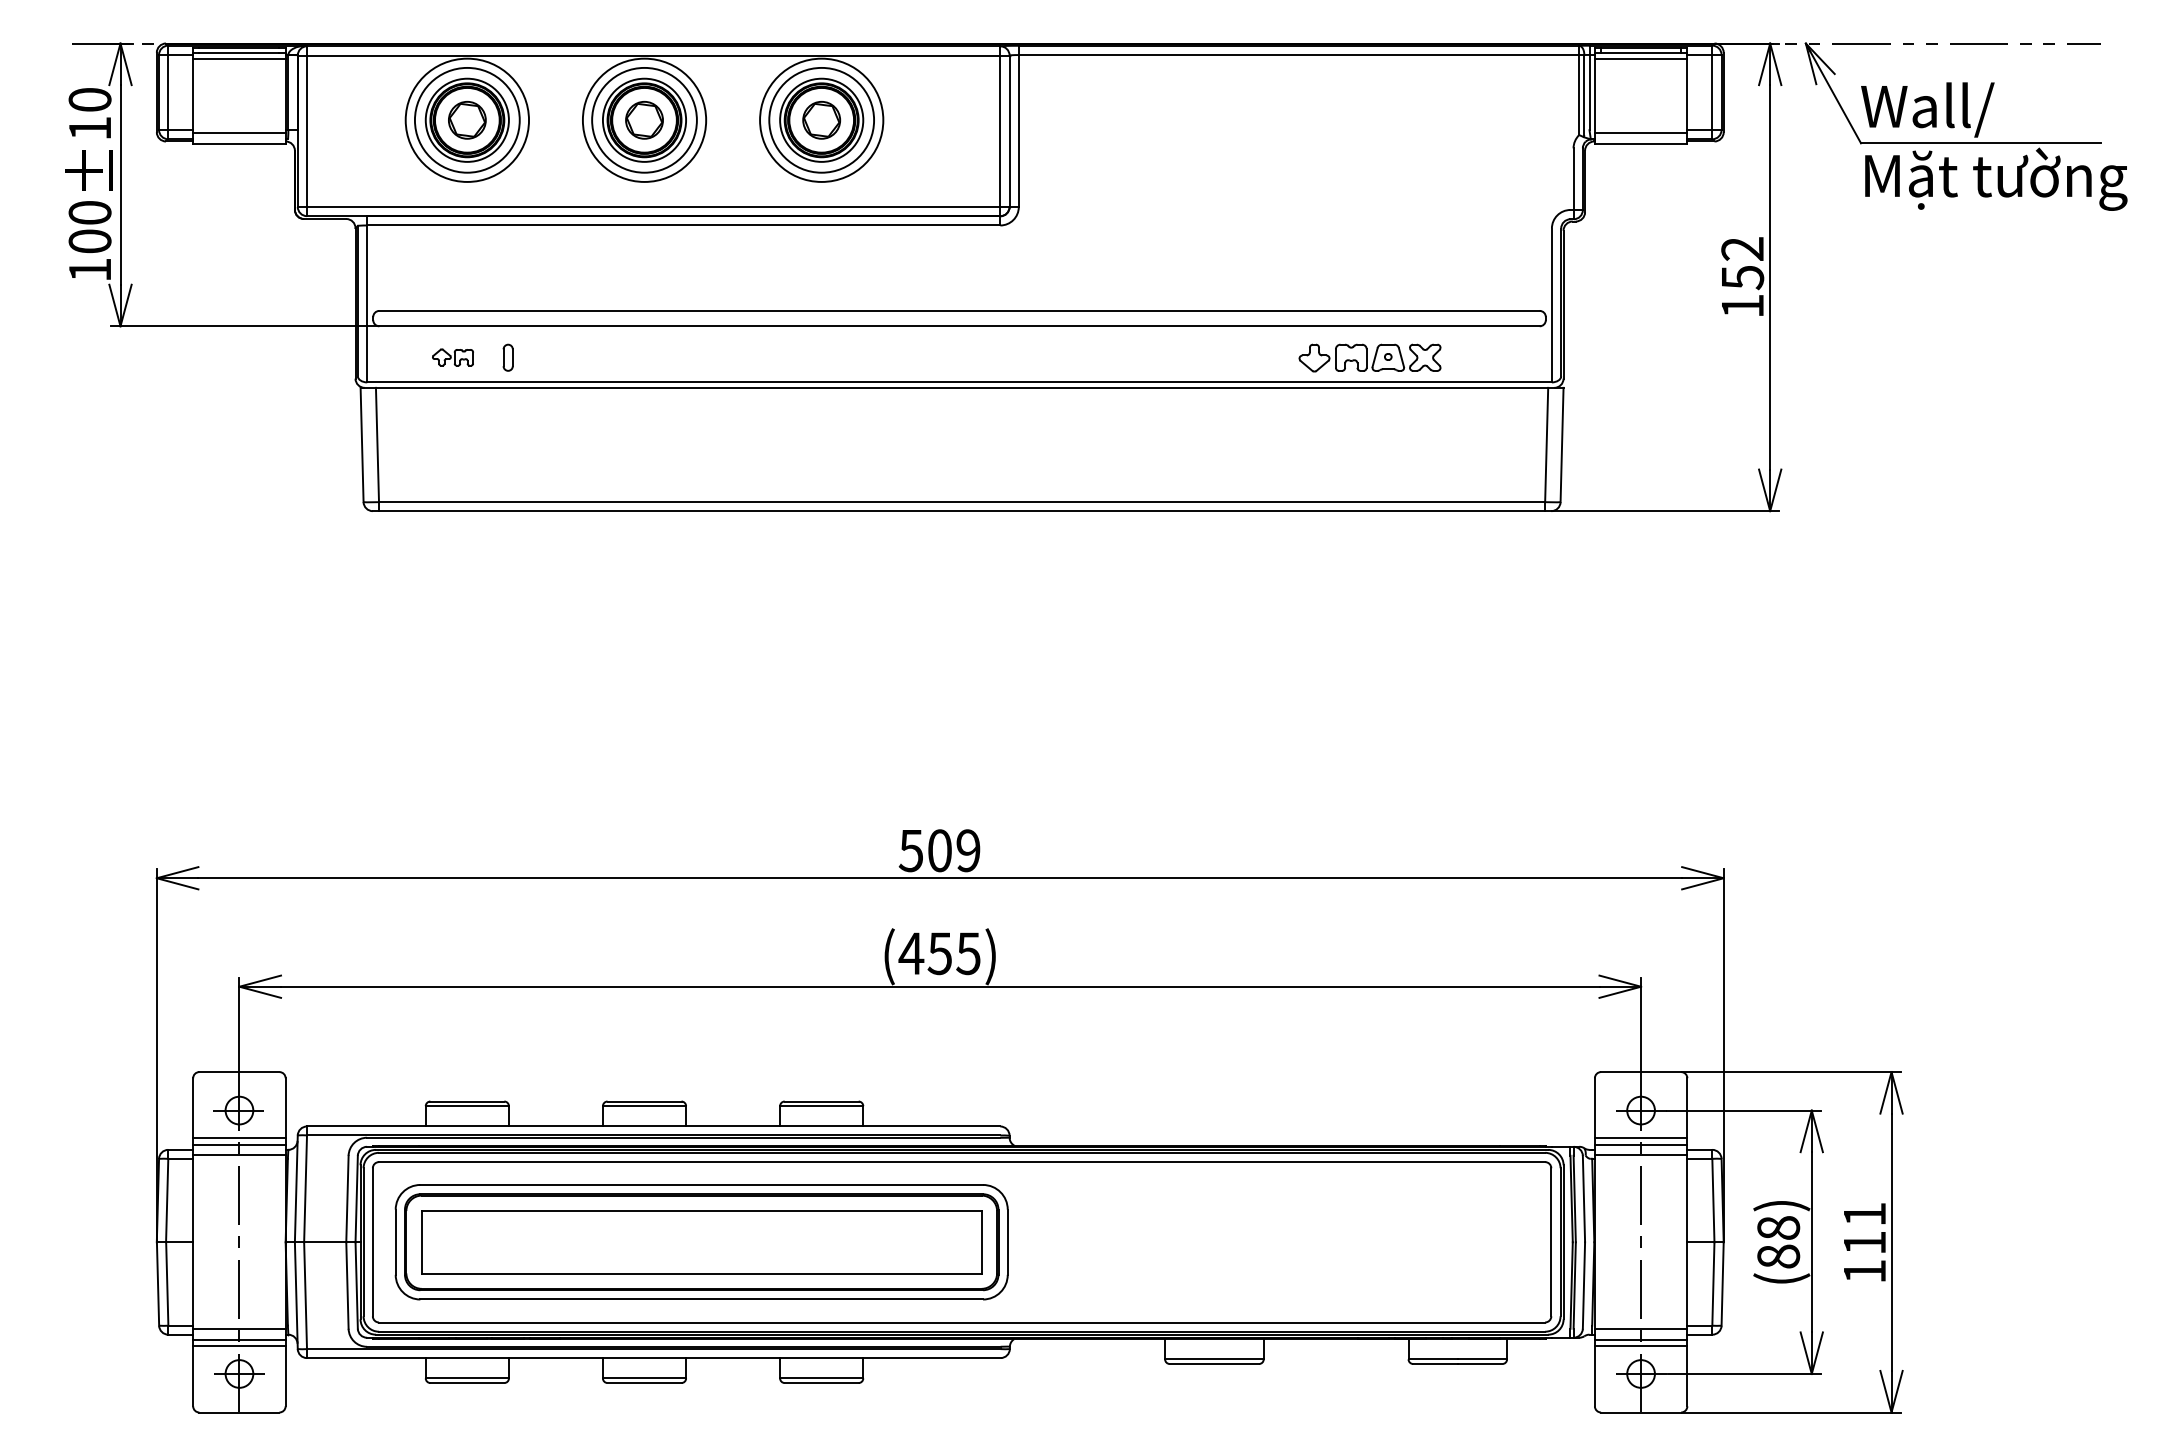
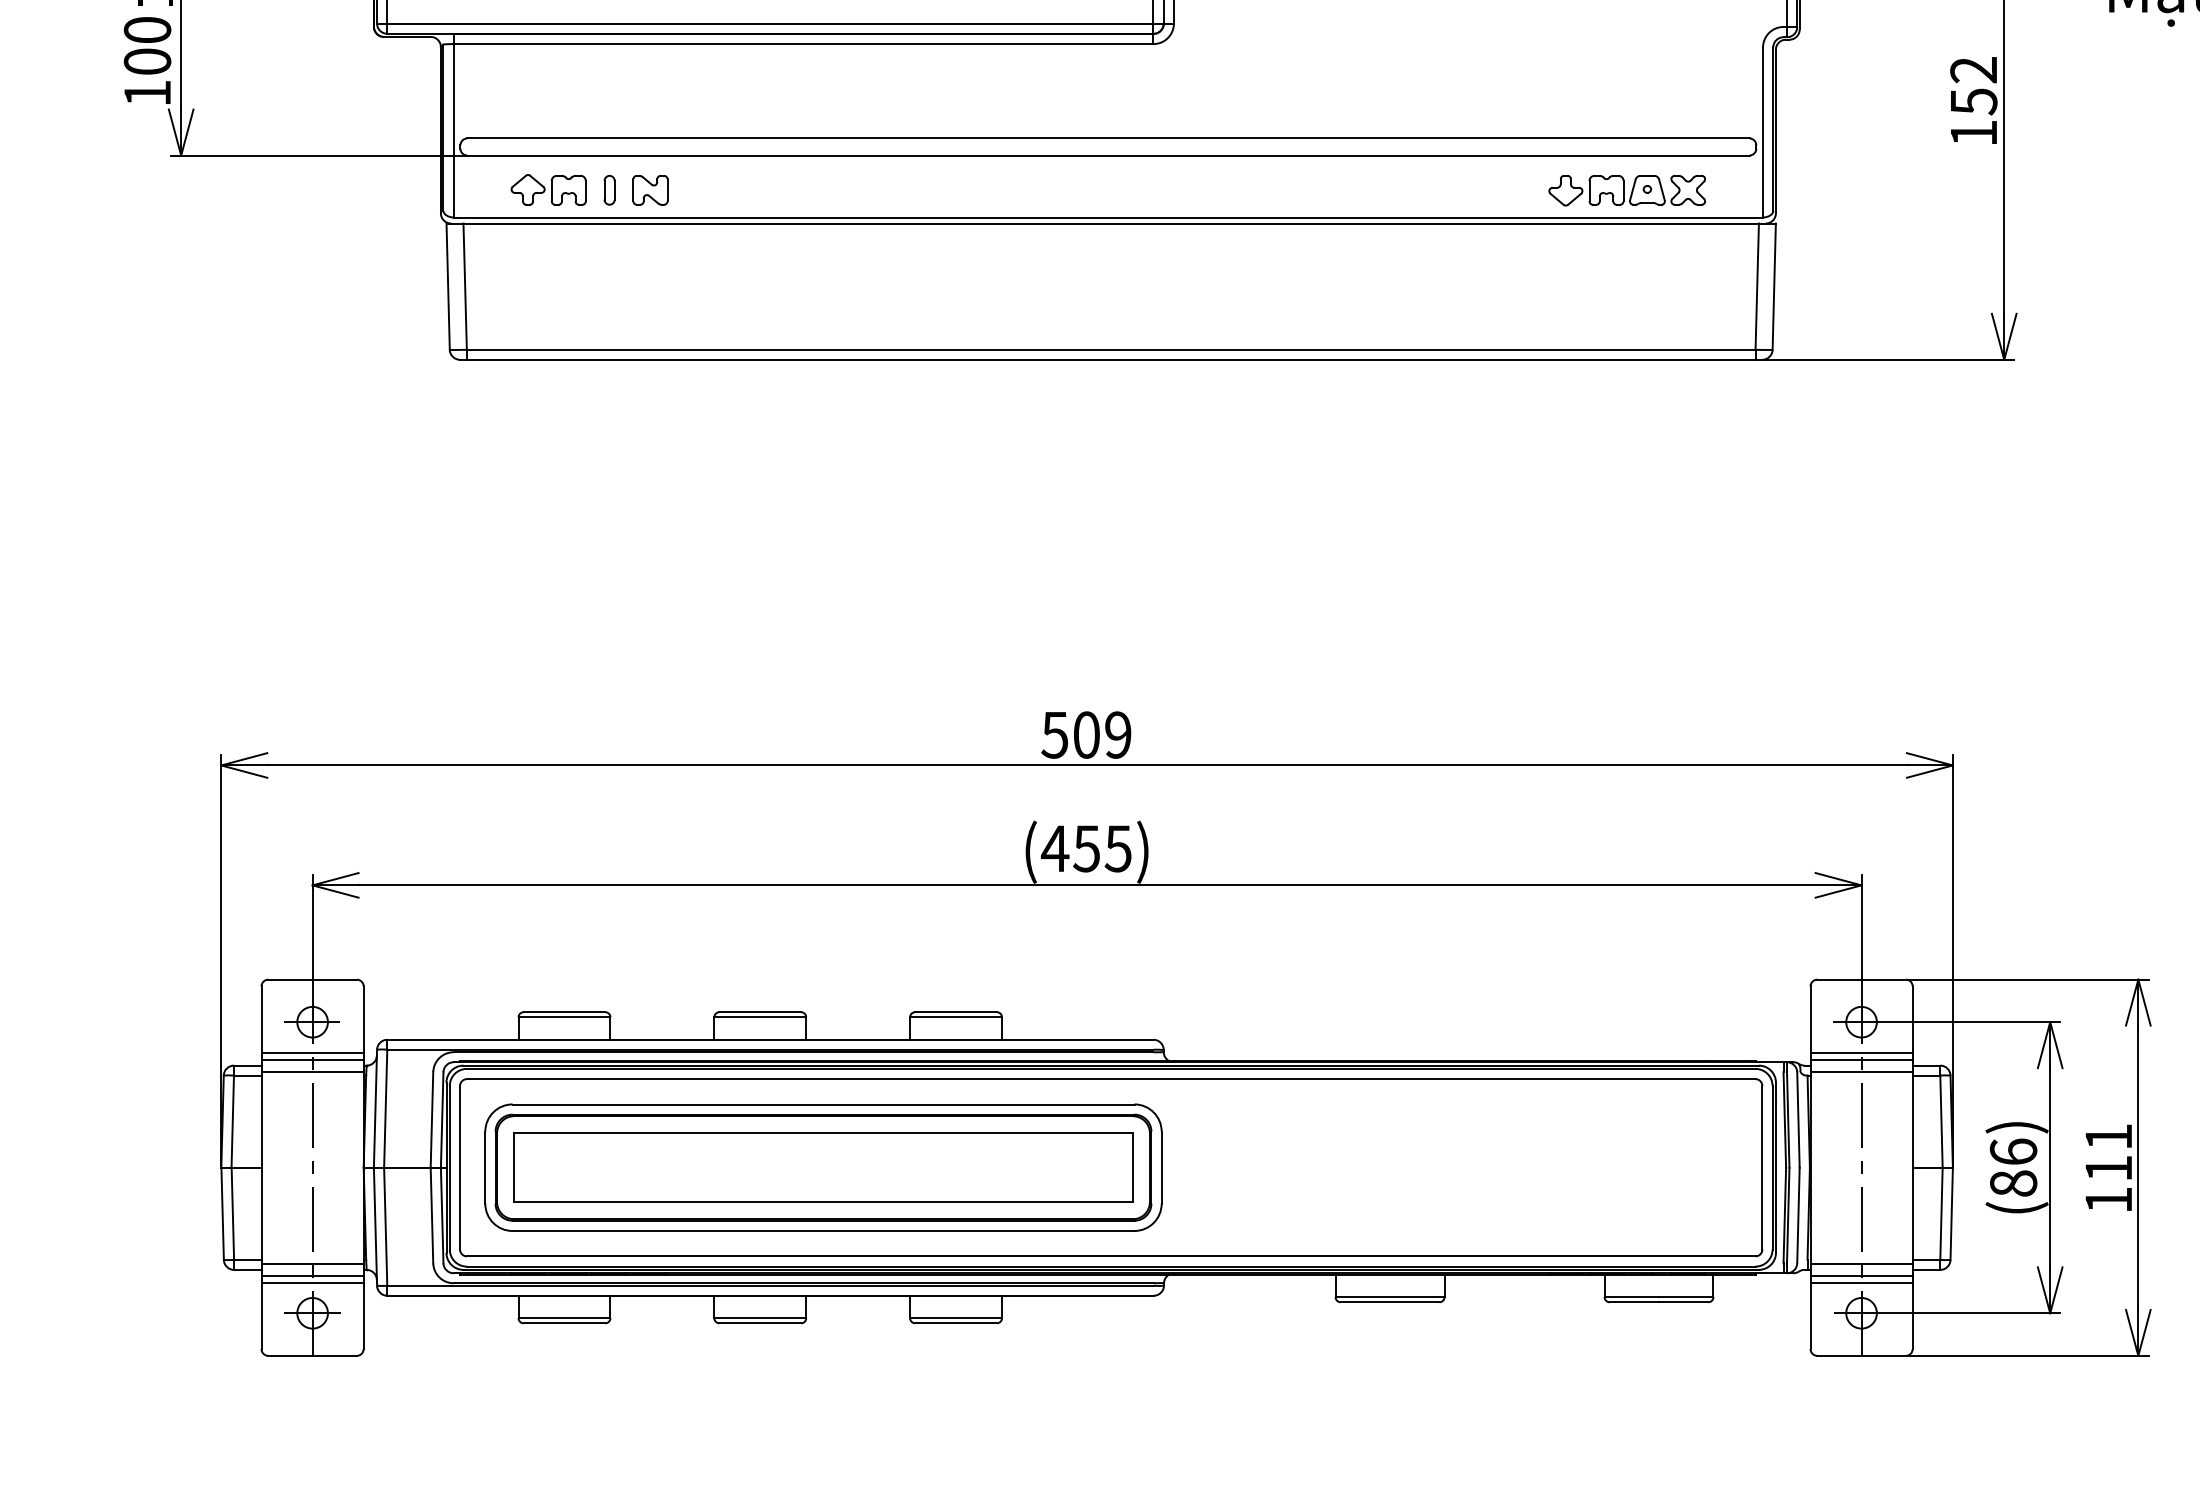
part: (452, 357) -> (548, 189), size x1.67
part: (544, 357) -> (649, 189), added
part: (1369, 357) -> (1626, 189), moved
text: (1778, 1227) -> (2013, 1151), (88) -> (86)

